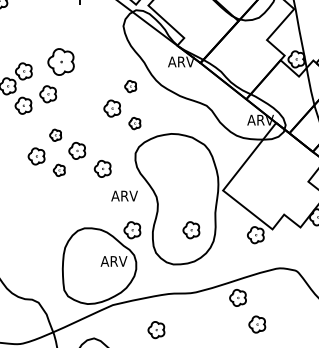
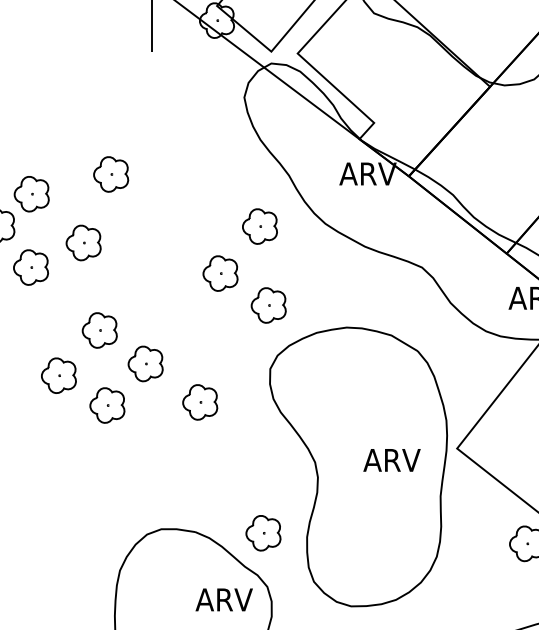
part: (60, 62) -> (109, 175), size x0.62
part: (130, 86) -> (259, 226), size x1.43
part: (134, 123) -> (267, 305), size x1.43
part: (55, 135) -> (99, 330), size x1.43
part: (59, 170) -> (107, 405), size x1.43
text: (124, 195) -> (391, 459), moved
part: (191, 230) -> (389, 533), removed

